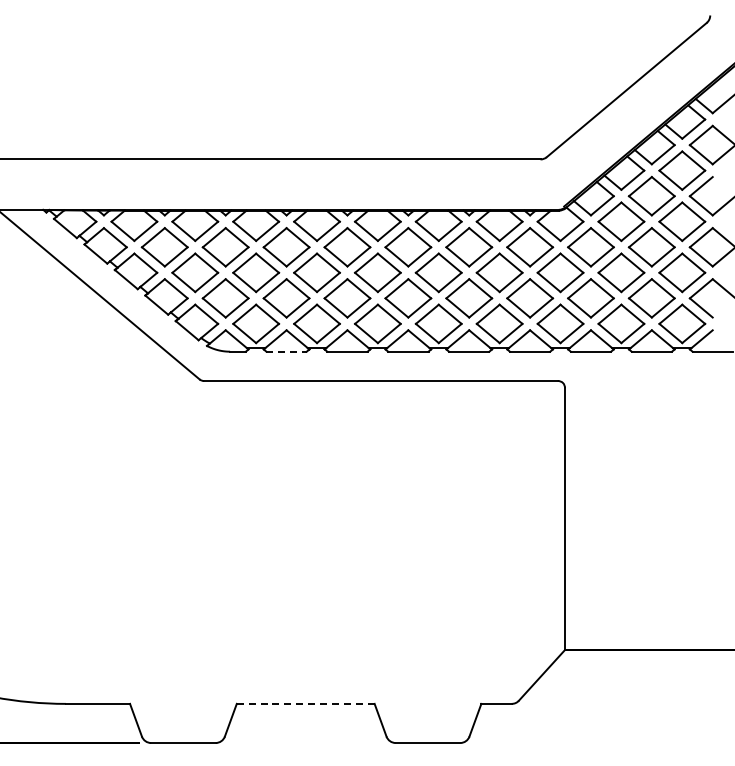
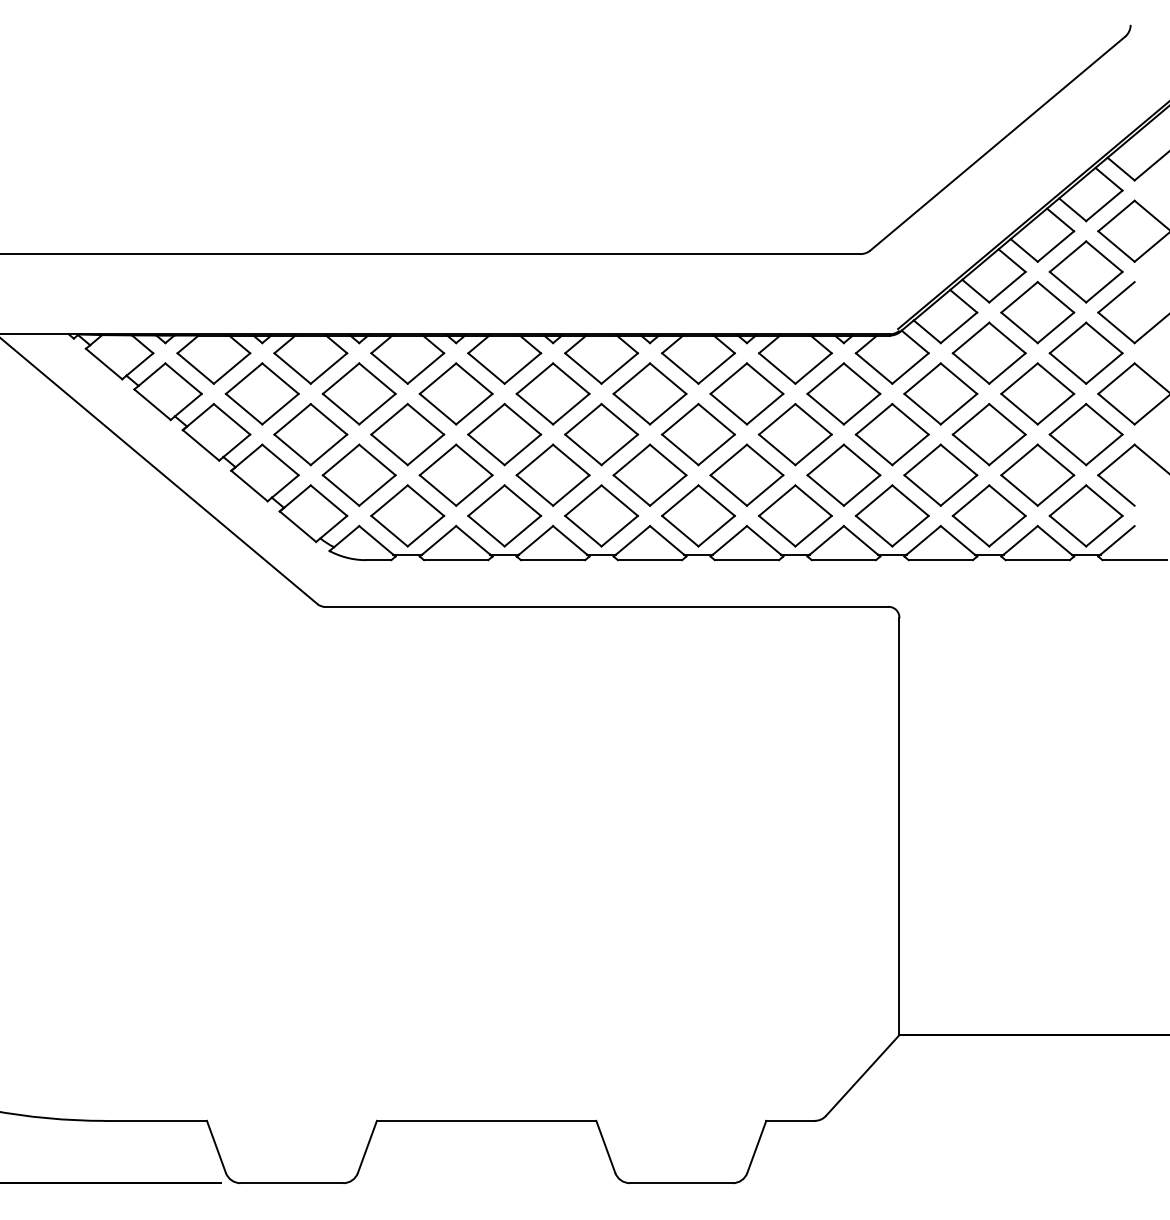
line: (287, 351) -> (457, 559), dashed -> solid
line: (305, 703) -> (486, 1120), dashed -> solid

